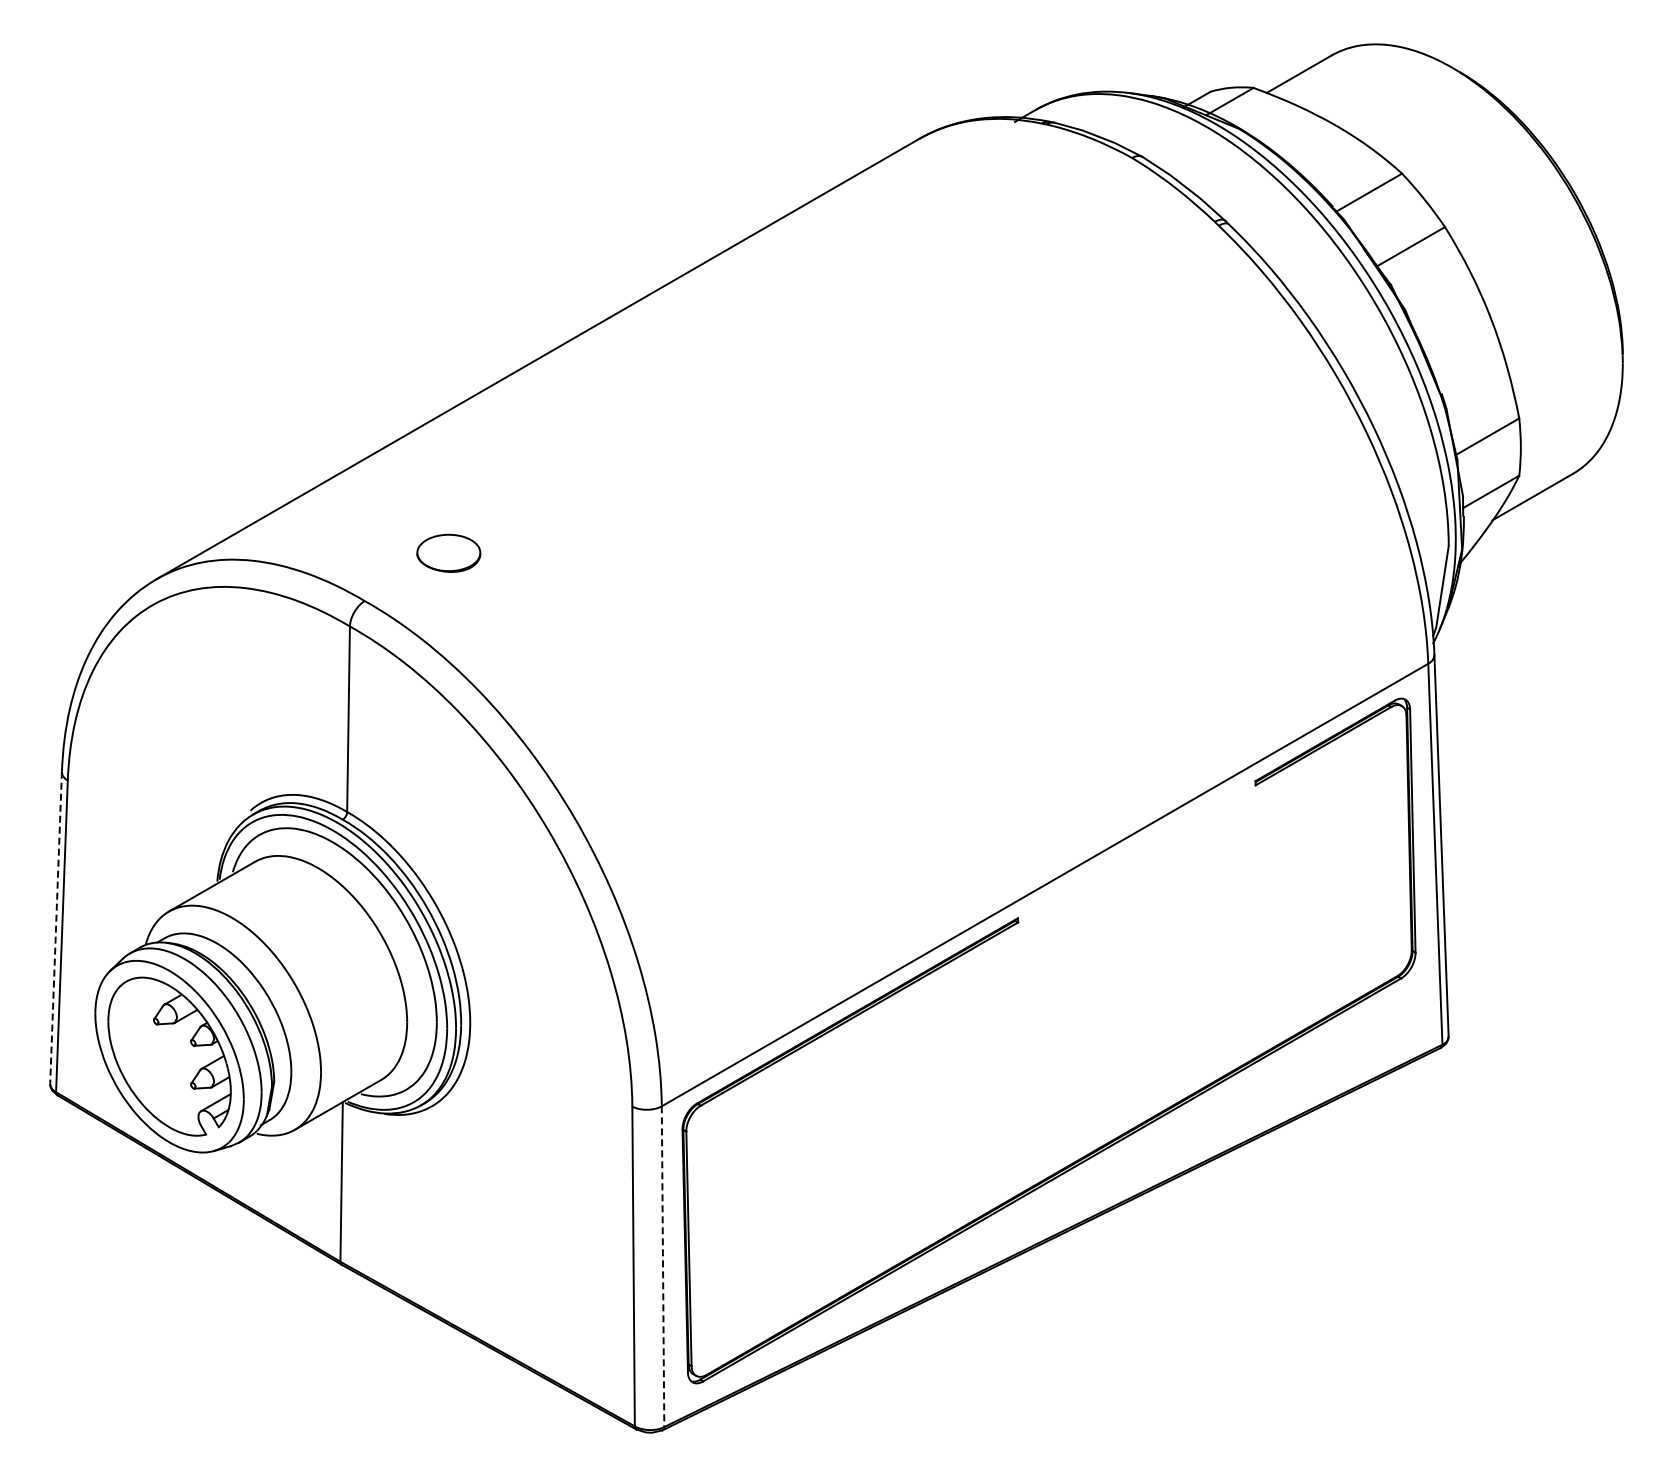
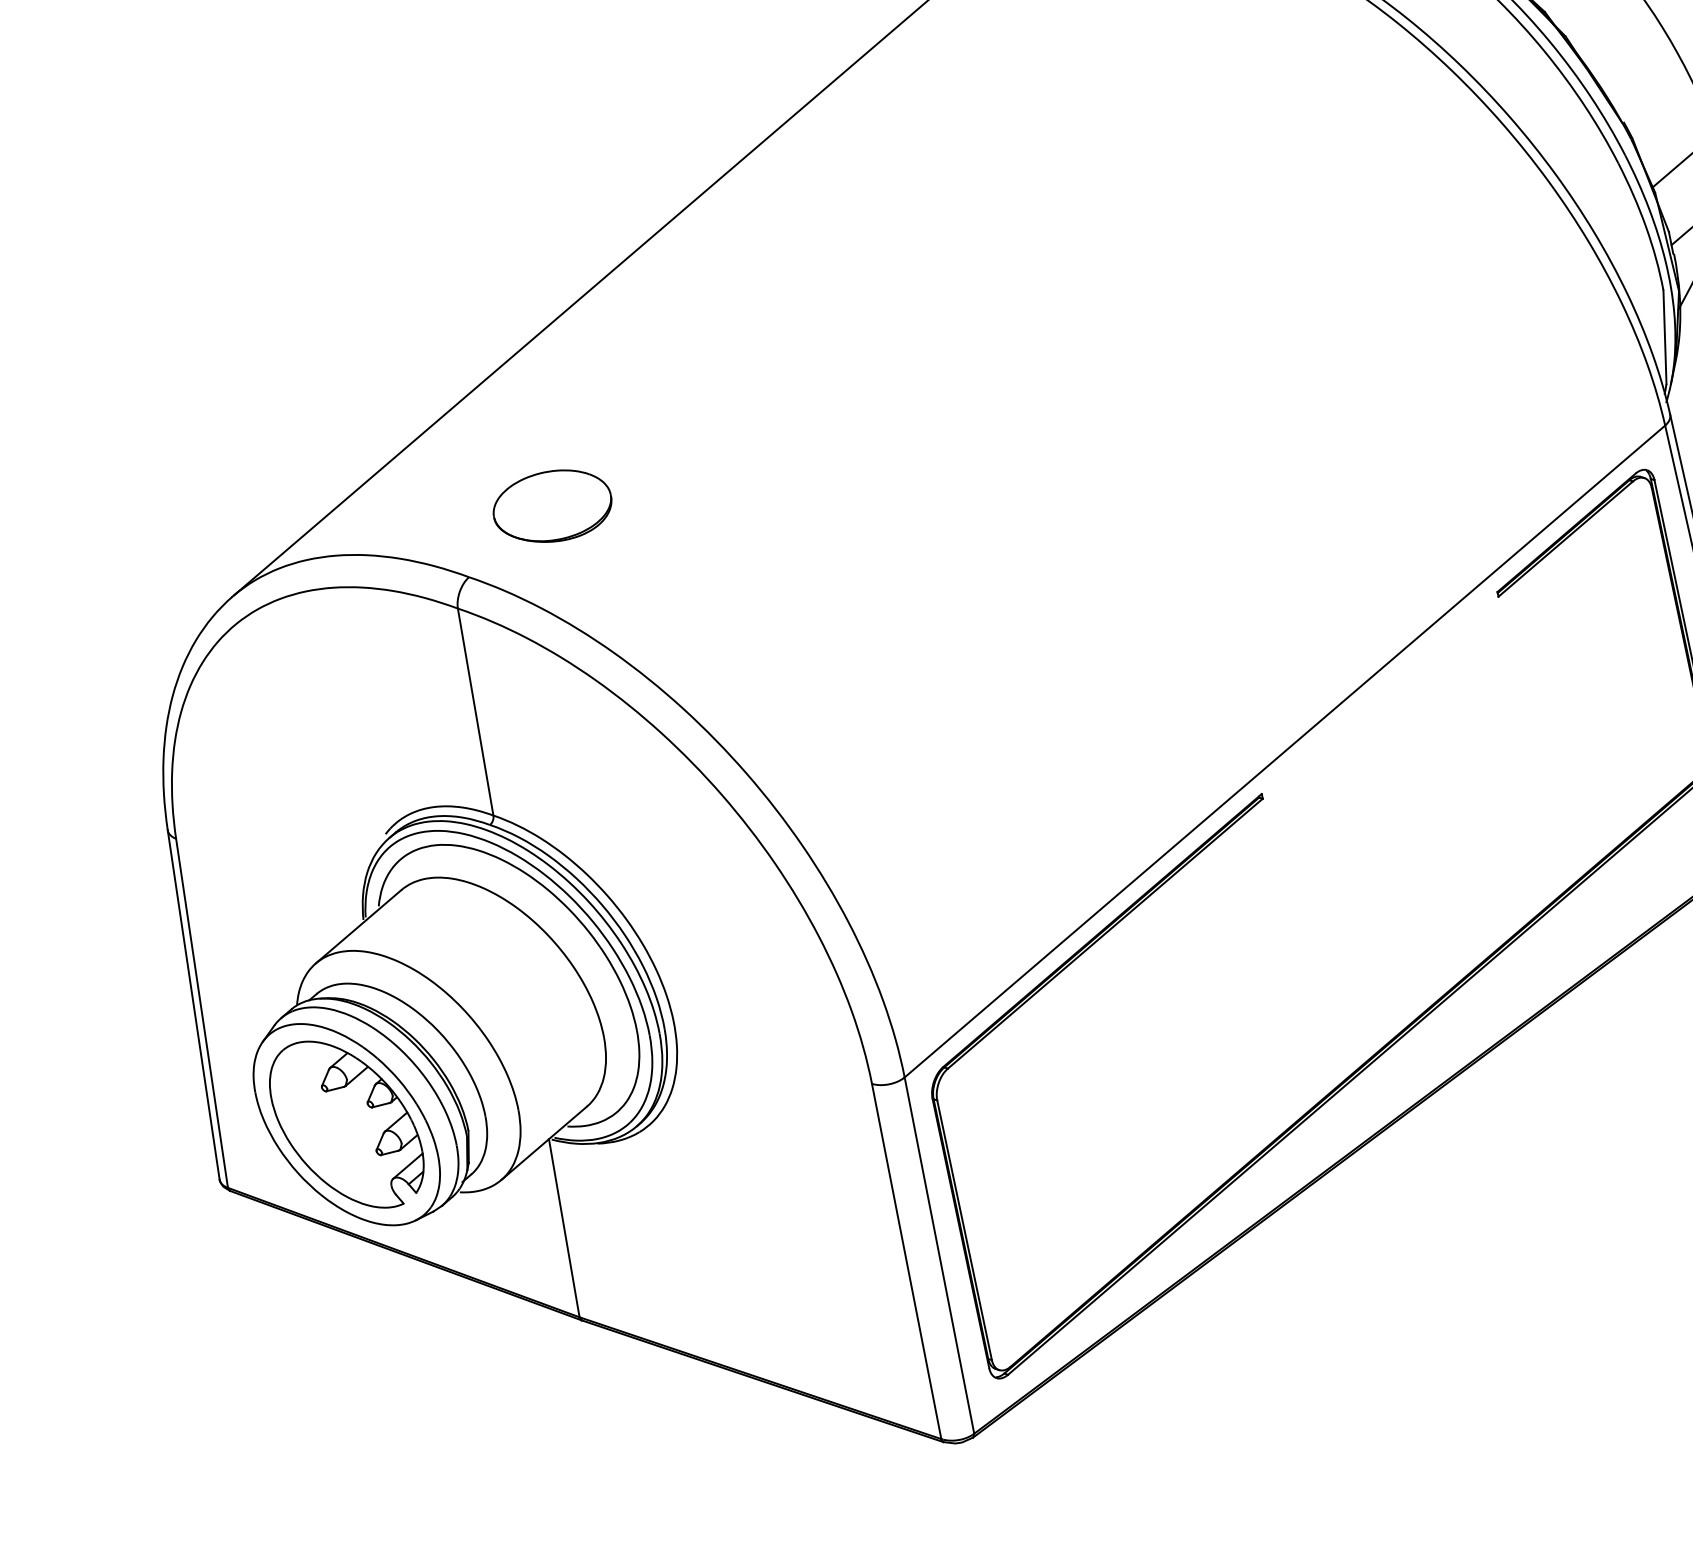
part: (448, 553) -> (552, 506), size x1.67
line: (56, 928) -> (194, 1005), dashed -> solid
line: (663, 1267) -> (940, 1256), dashed -> solid

